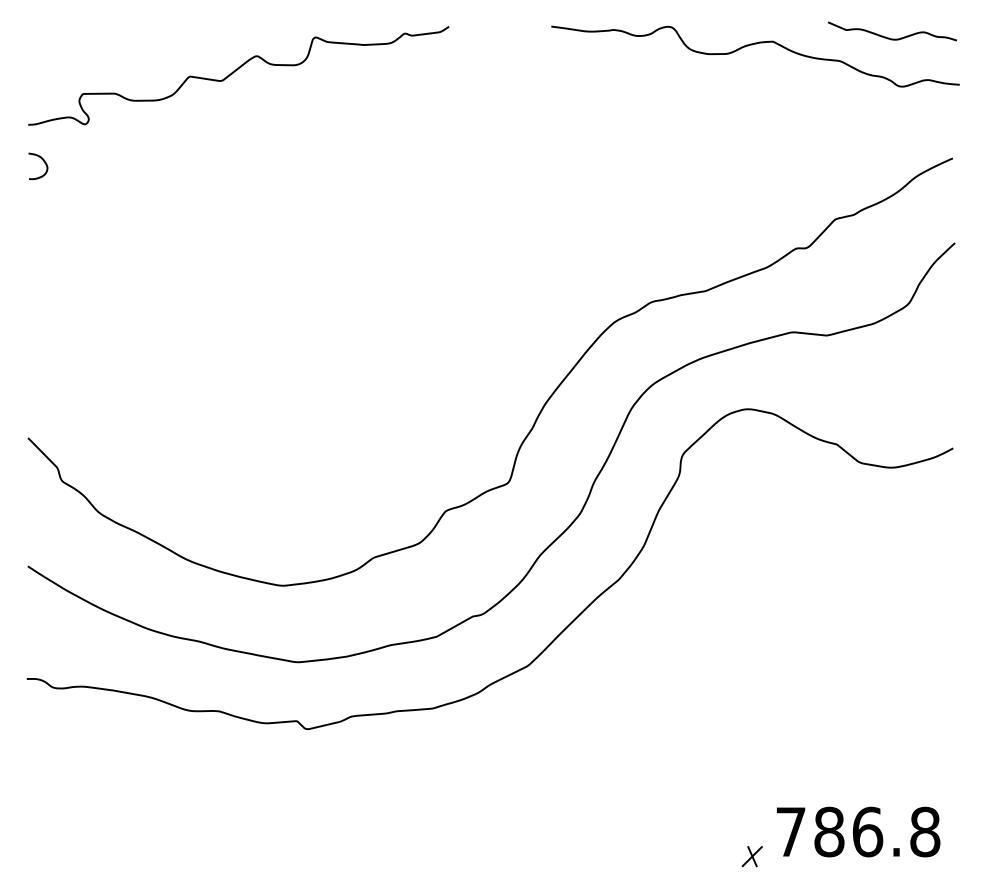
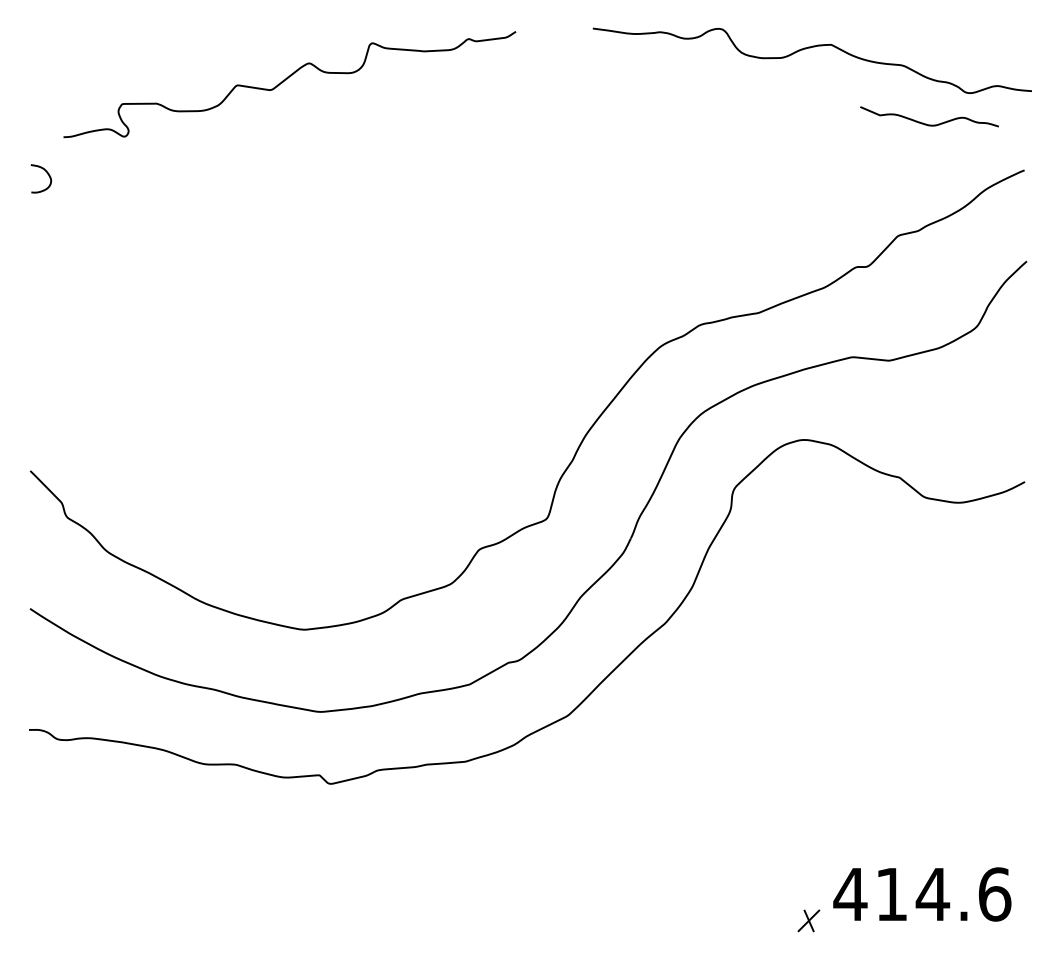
curve: (889, 37) -> (926, 123), moved
curve: (235, 72) -> (286, 80), moved
text: (857, 832) -> (922, 894), 786.8 -> 414.6

